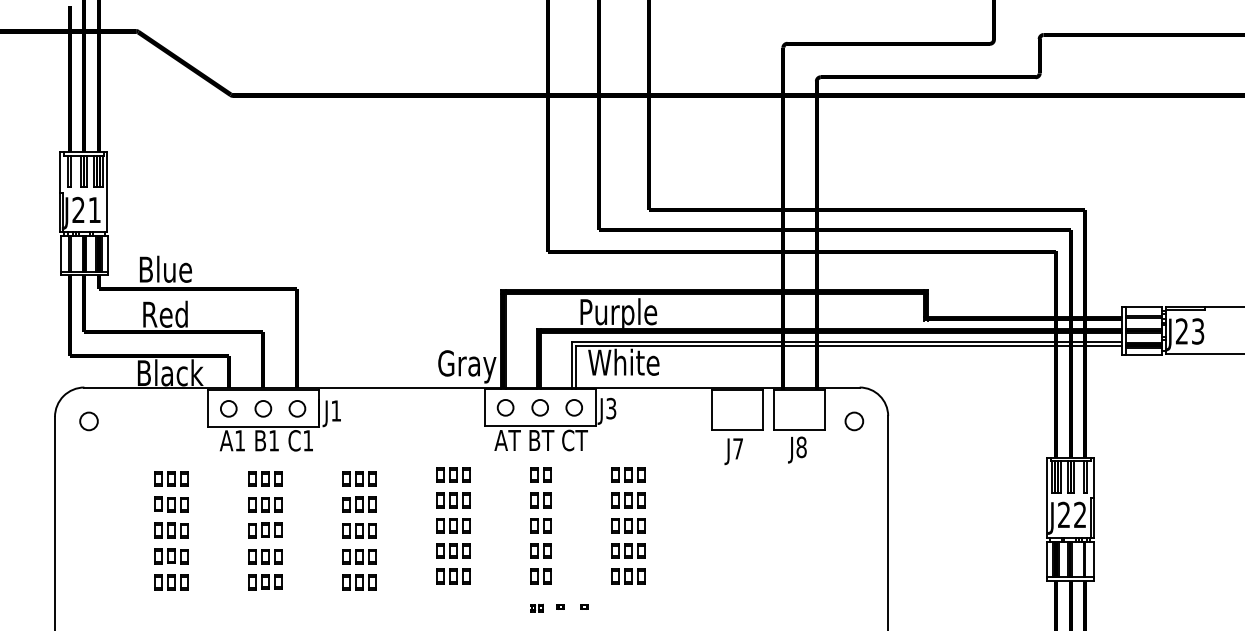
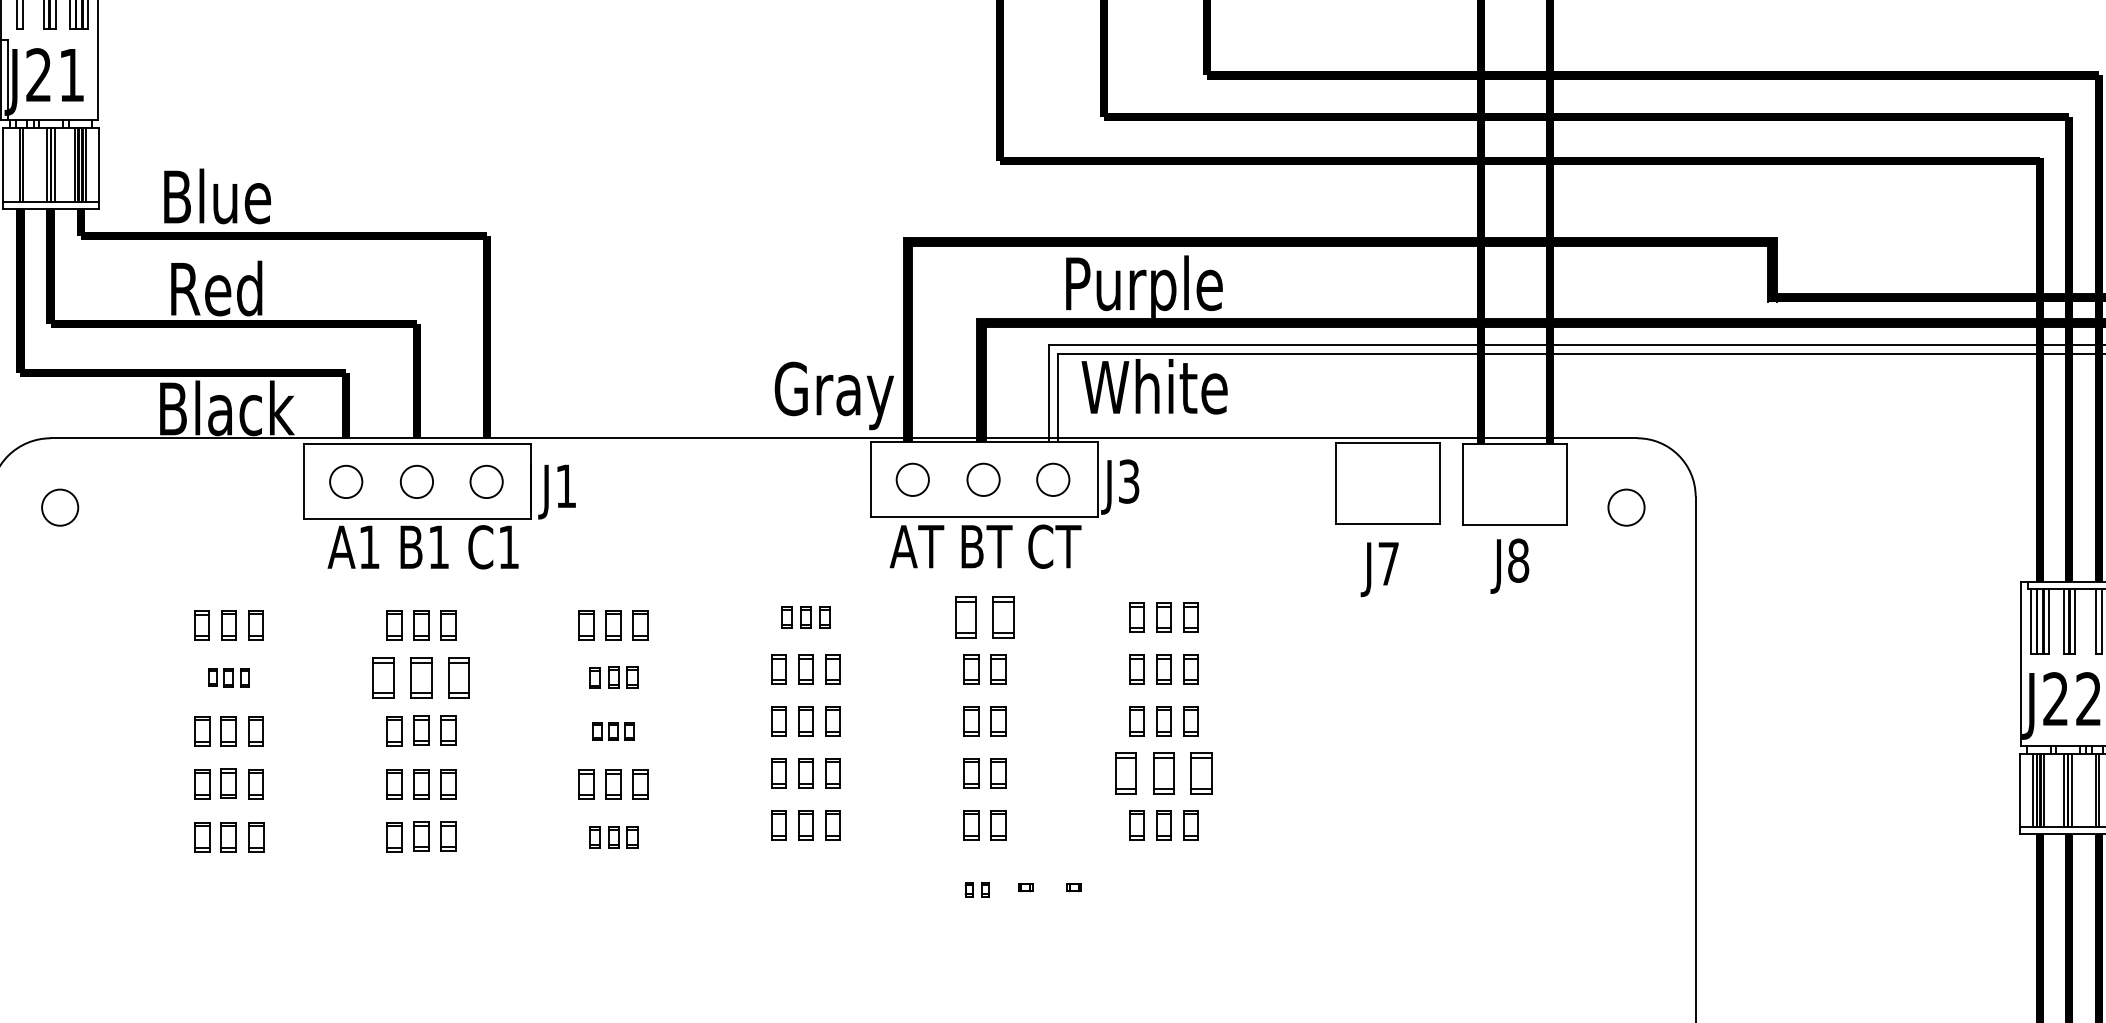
part: (453, 474) -> (806, 616), size x0.7
part: (540, 474) -> (984, 616), size x1.4
part: (171, 504) -> (228, 677), size x0.6
part: (265, 504) -> (421, 677), size x1.4
part: (359, 504) -> (613, 677), size x0.7
part: (359, 530) -> (613, 730), size x0.6
part: (628, 550) -> (1164, 771), size x1.4
part: (359, 582) -> (613, 837), size x0.7

